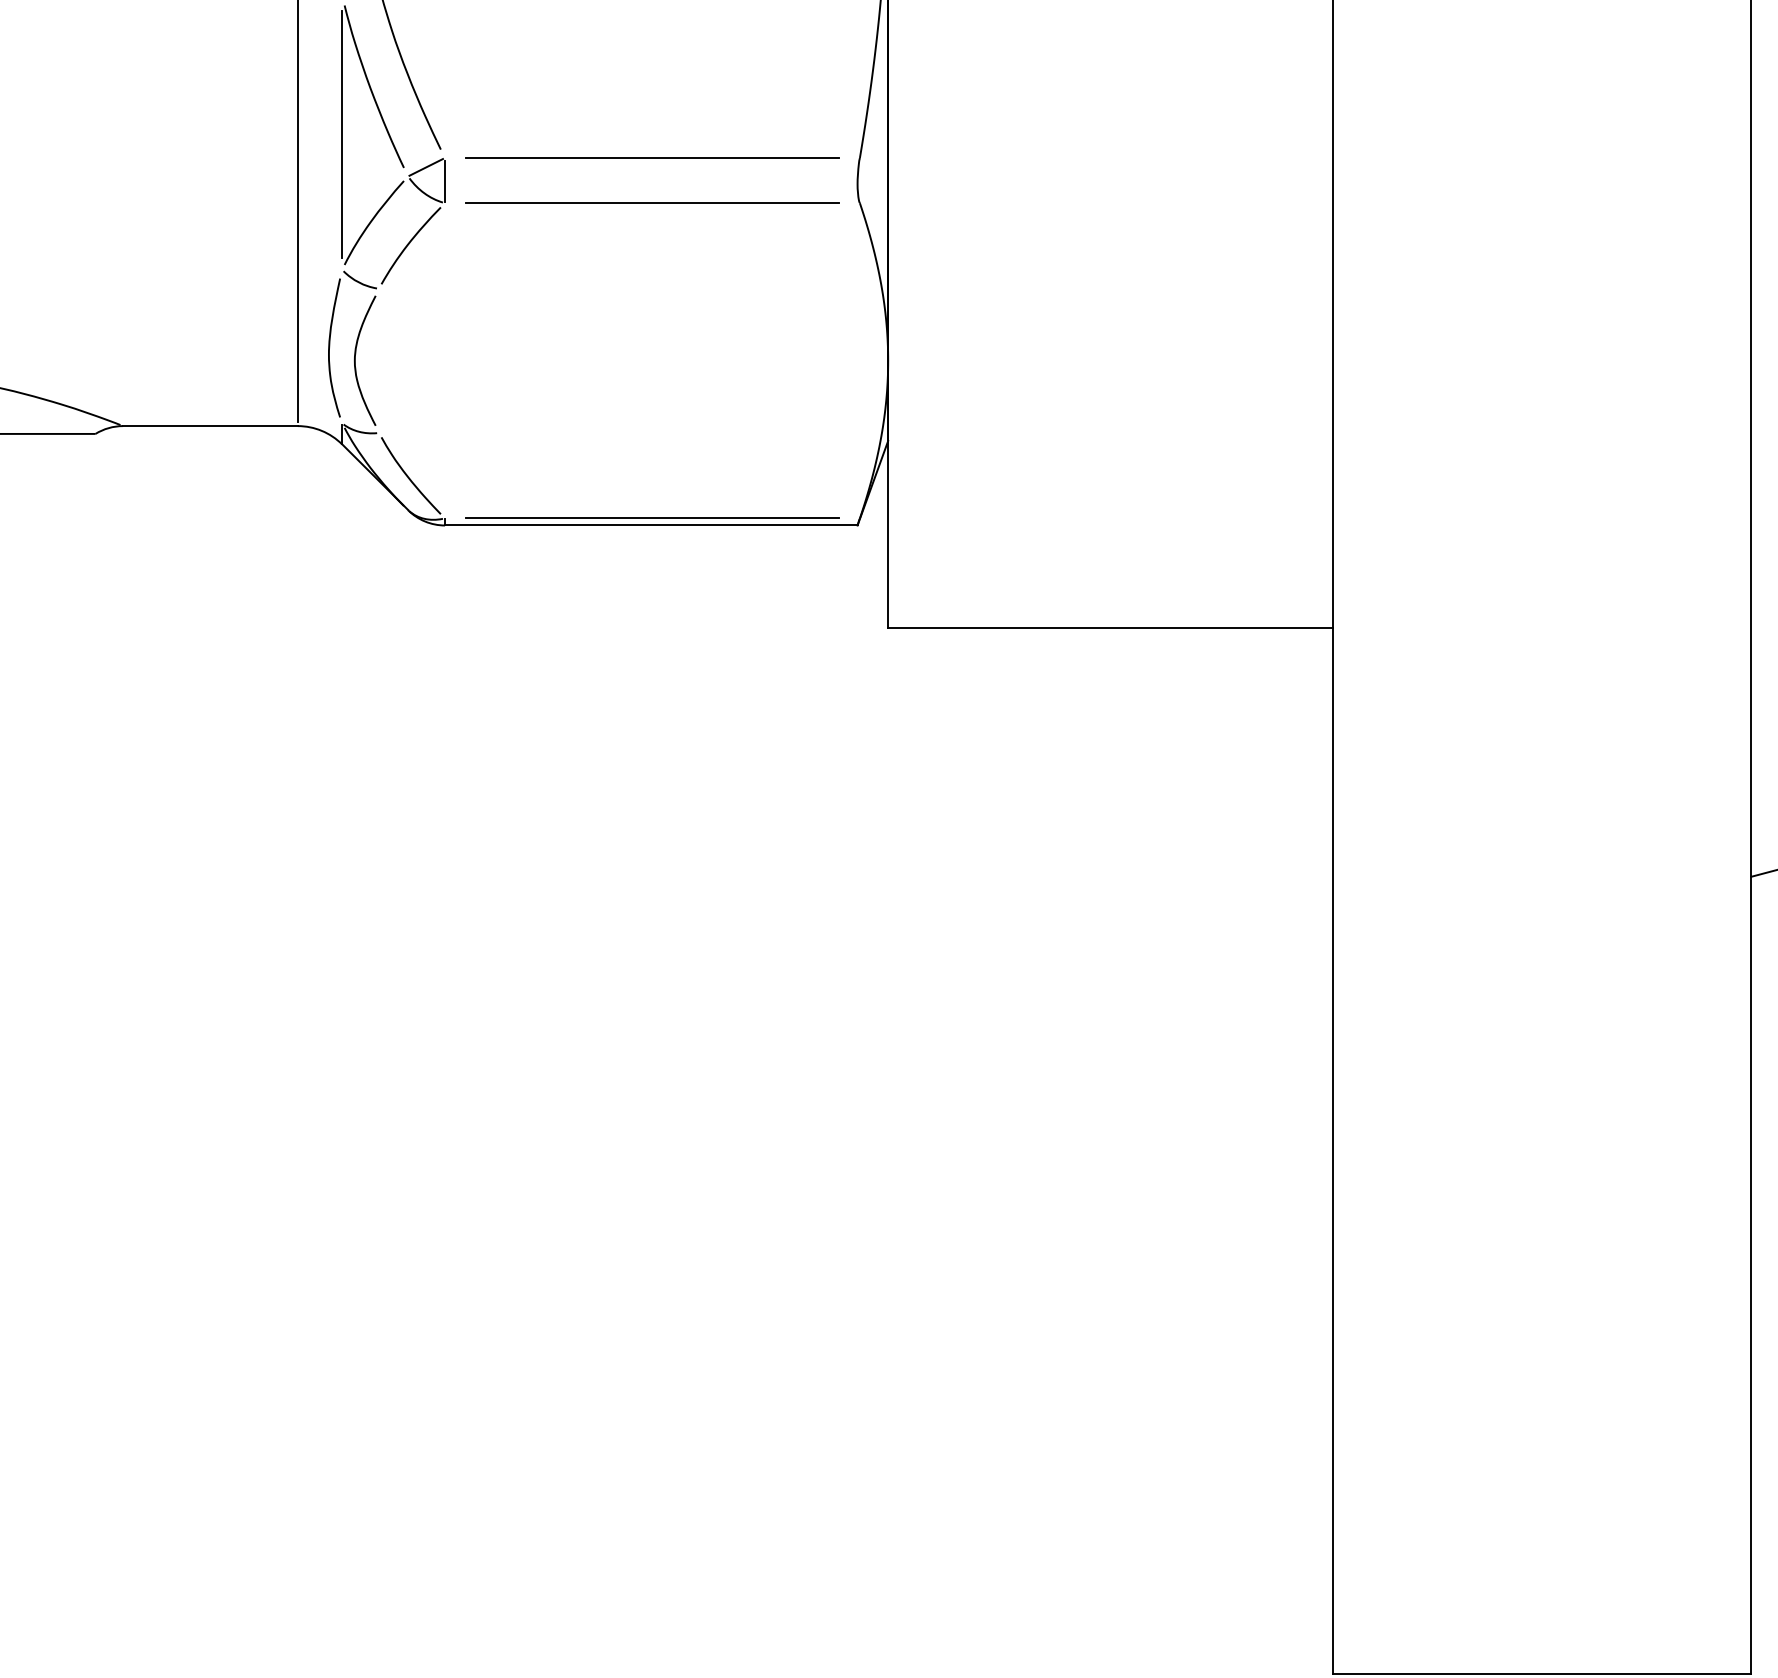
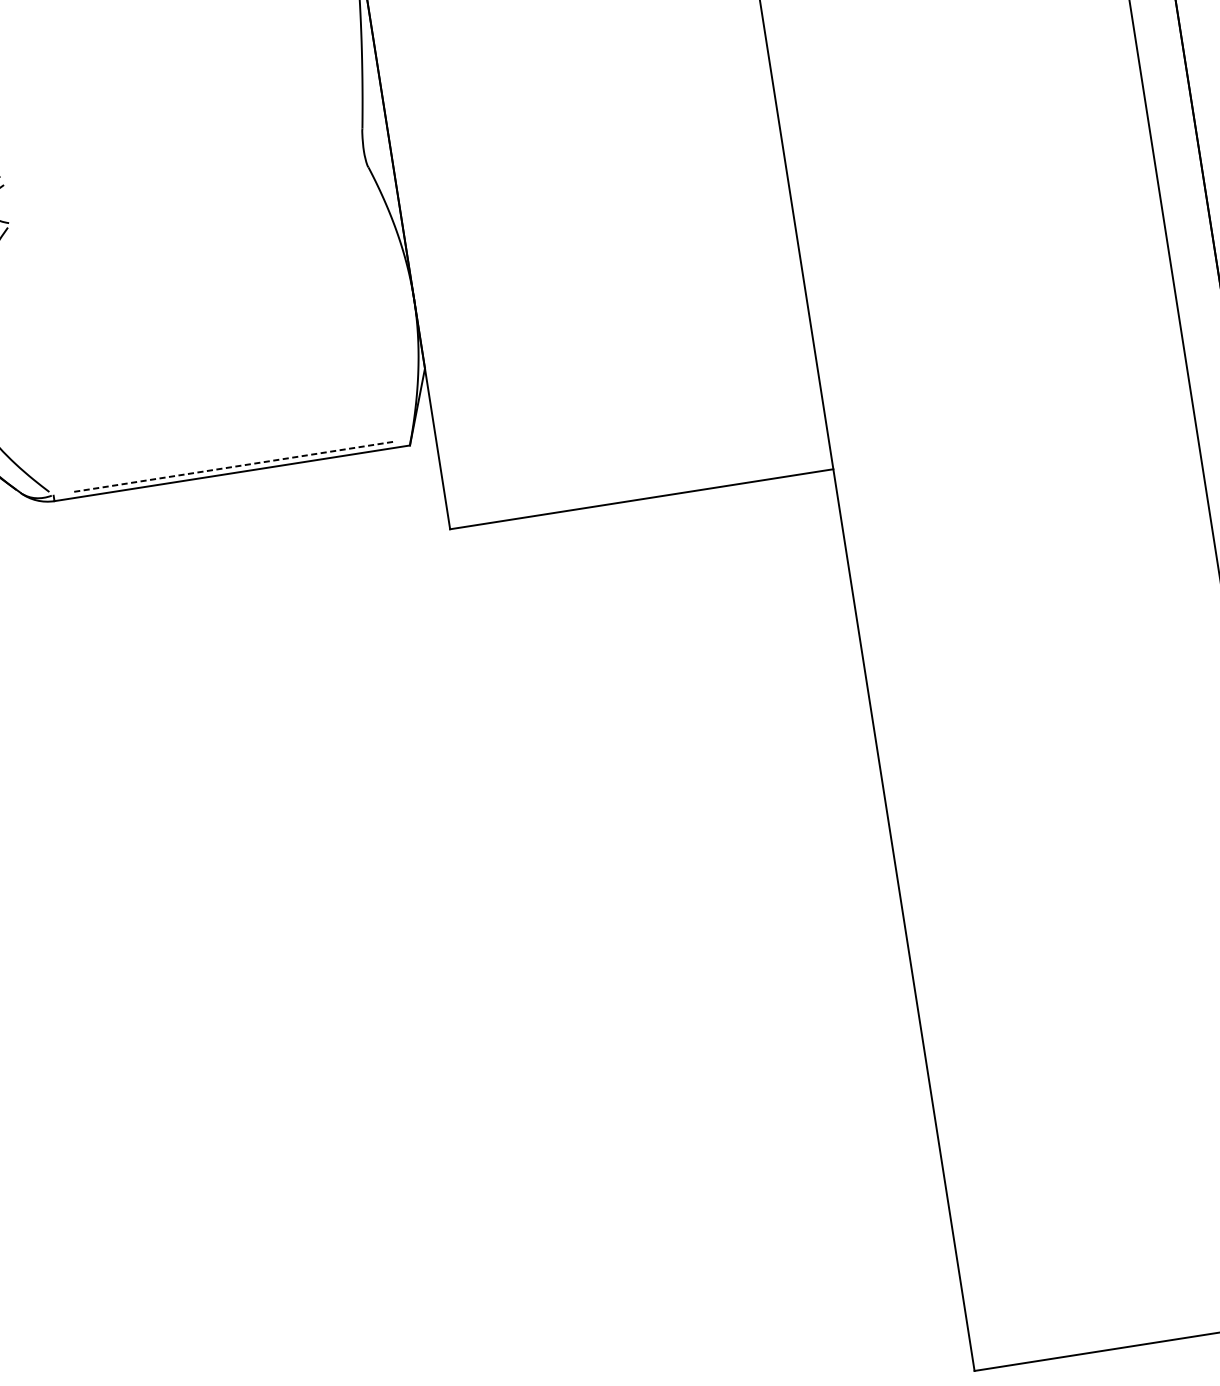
line: (652, 157) -> (183, 156), removed
line: (445, 180) -> (8, 203), removed
line: (652, 203) -> (189, 195), removed
line: (652, 518) -> (232, 467), solid -> dashed

